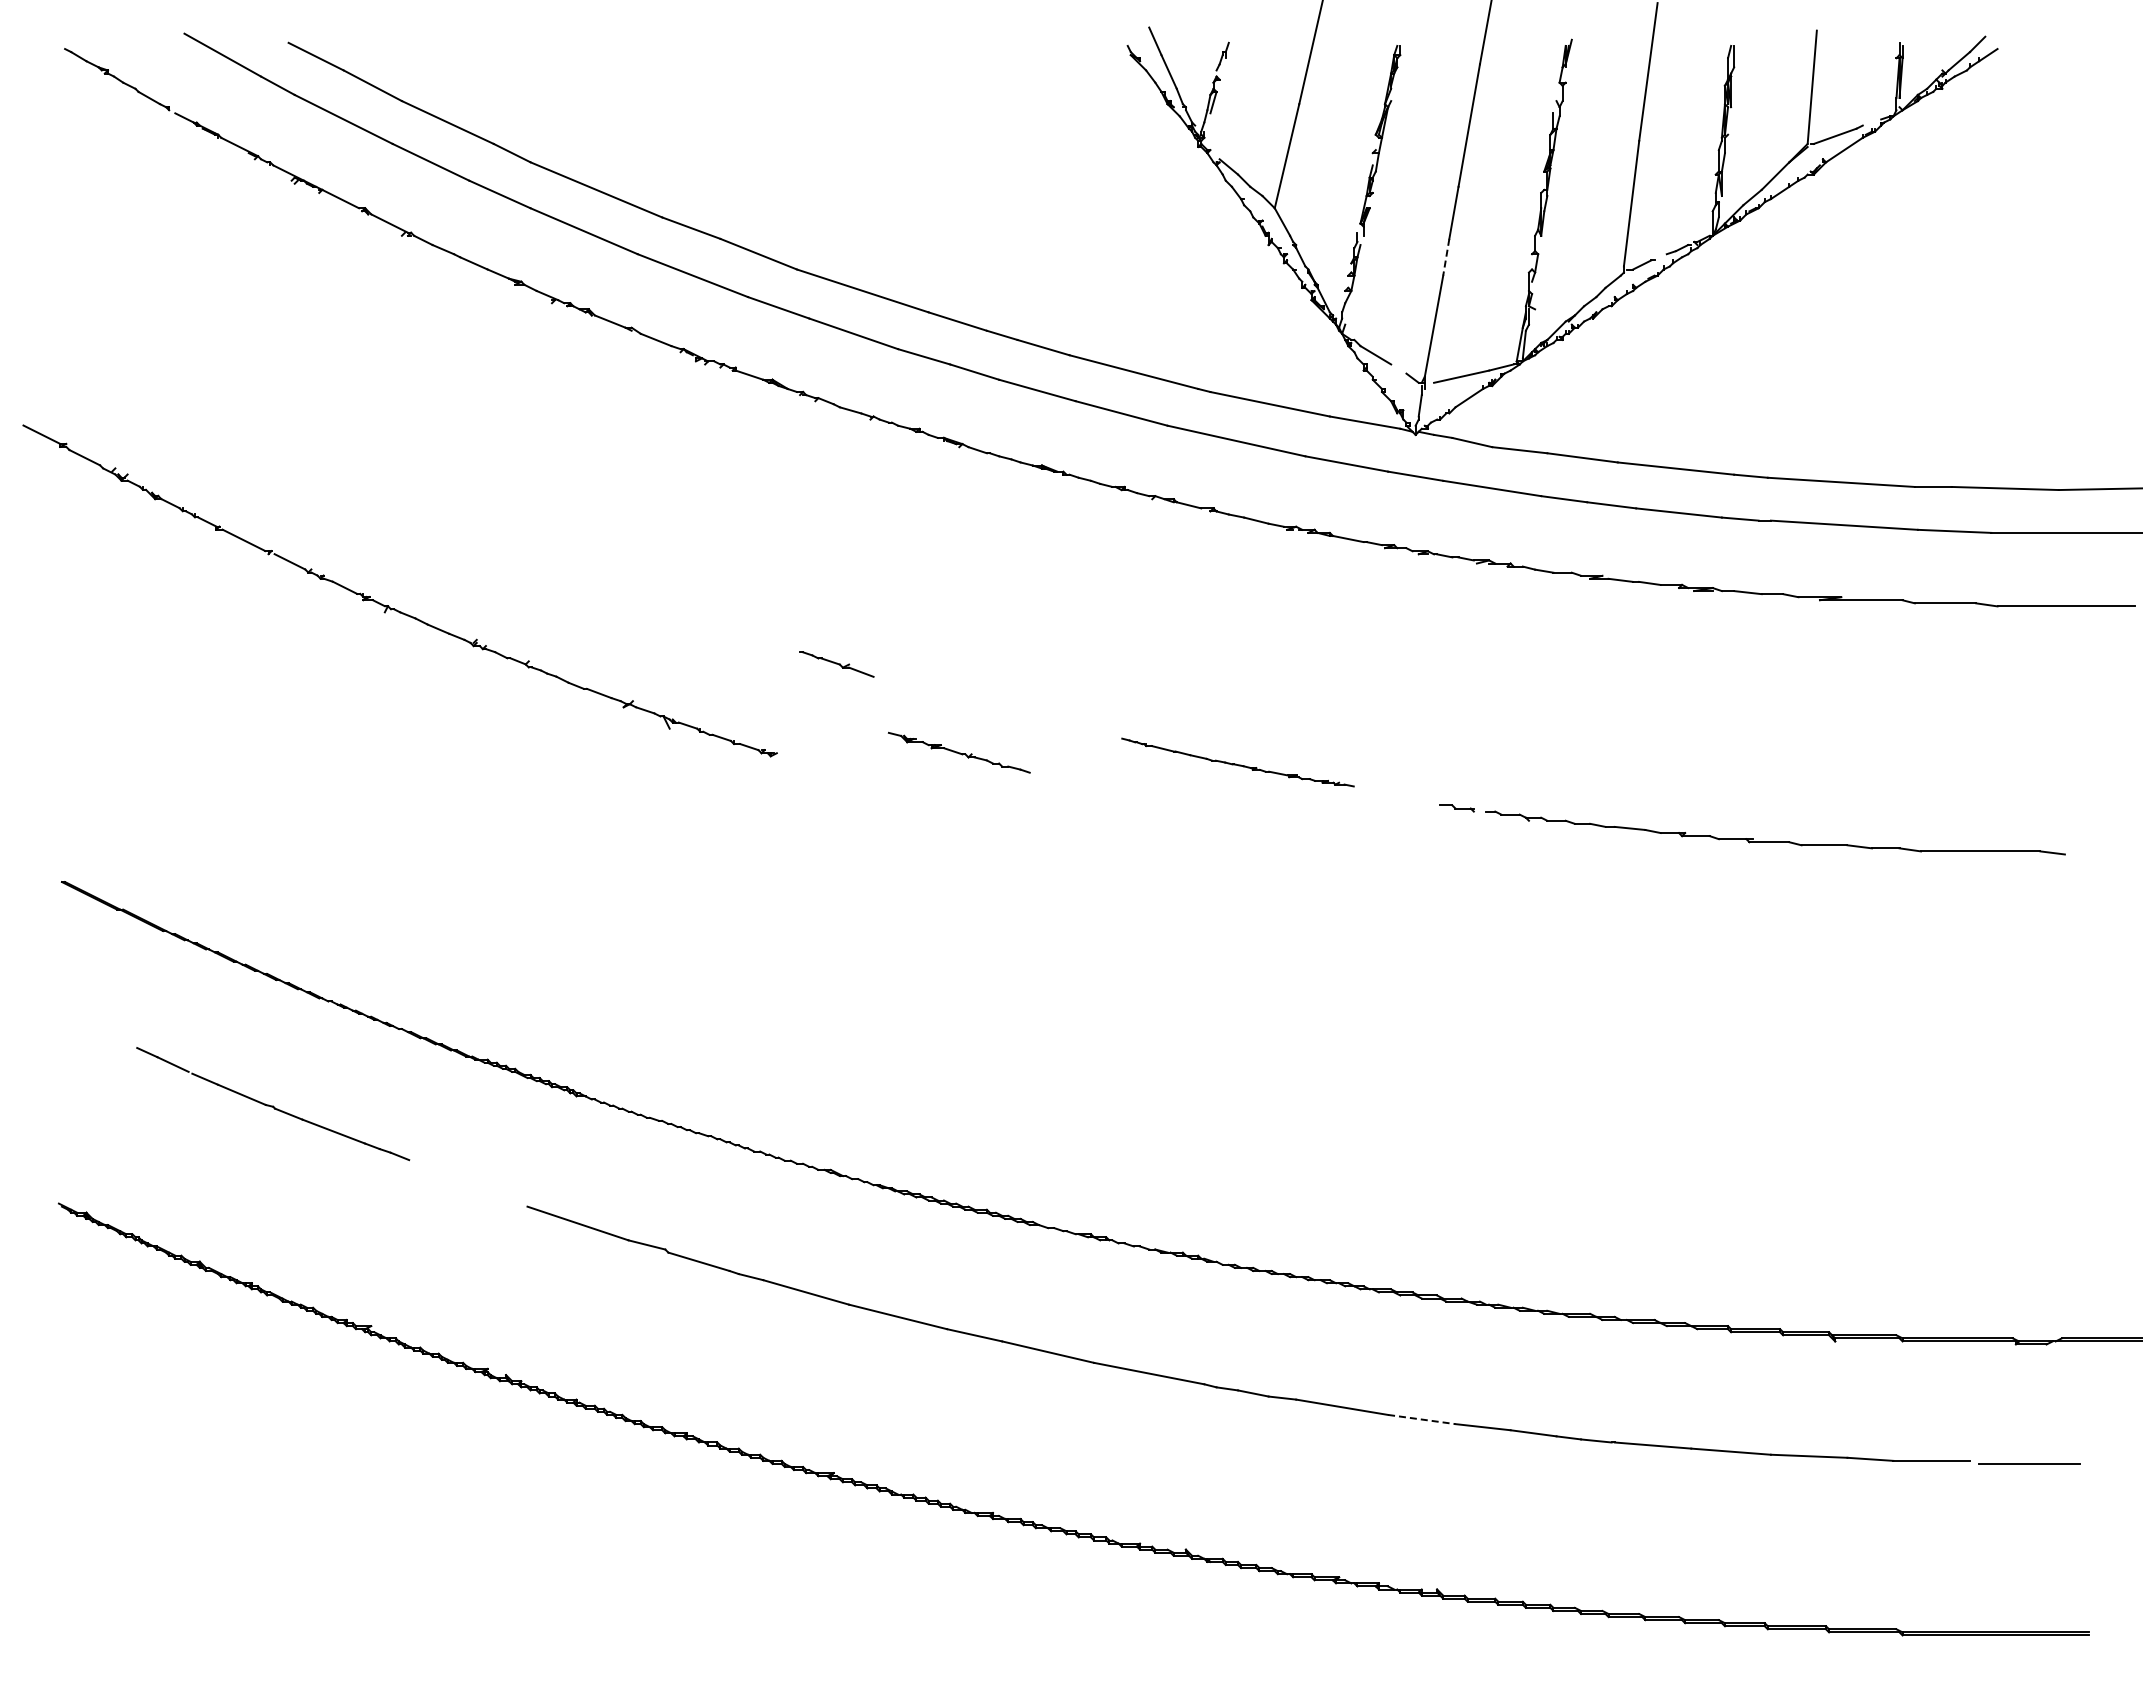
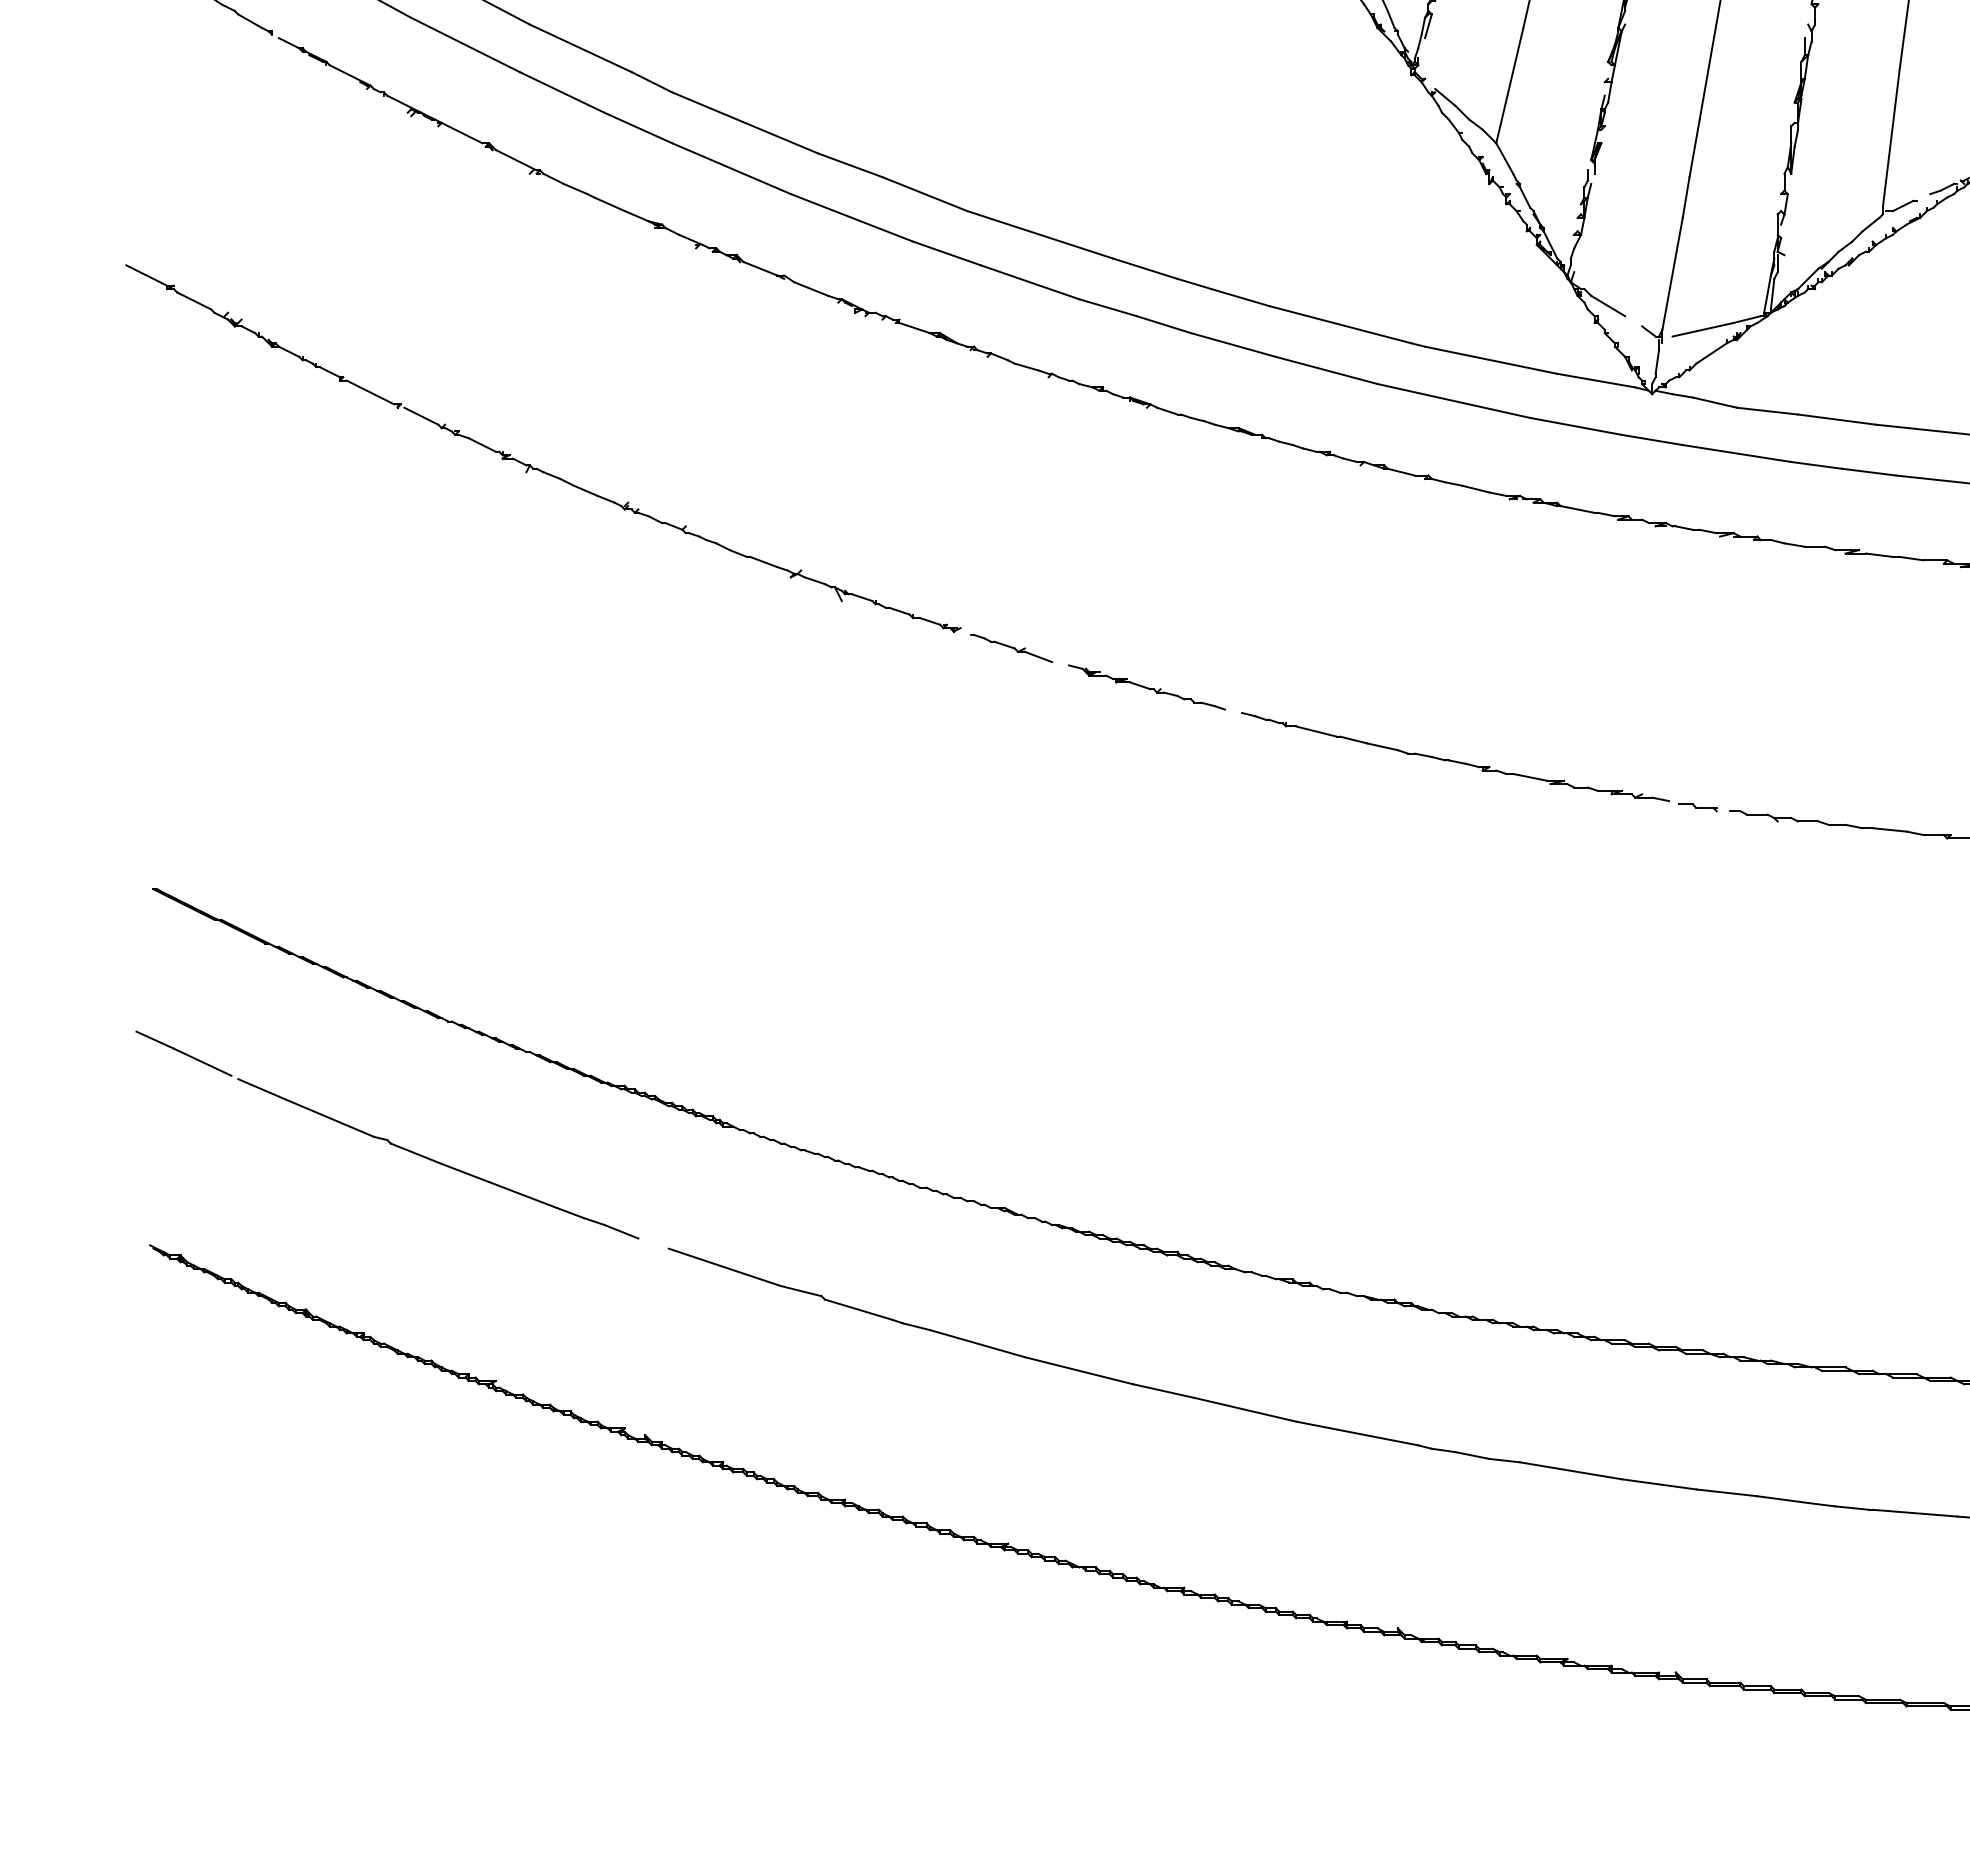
line: (1446, 257) -> (1686, 197), dashed -> solid
part: (388, 605) -> (530, 464), moved
part: (958, 752) -> (1146, 687), moved
part: (1237, 762) -> (1454, 756), size x1.67
part: (272, 1103) -> (386, 1134), size x1.67
line: (1422, 1419) -> (1659, 1484), dashed -> solid

